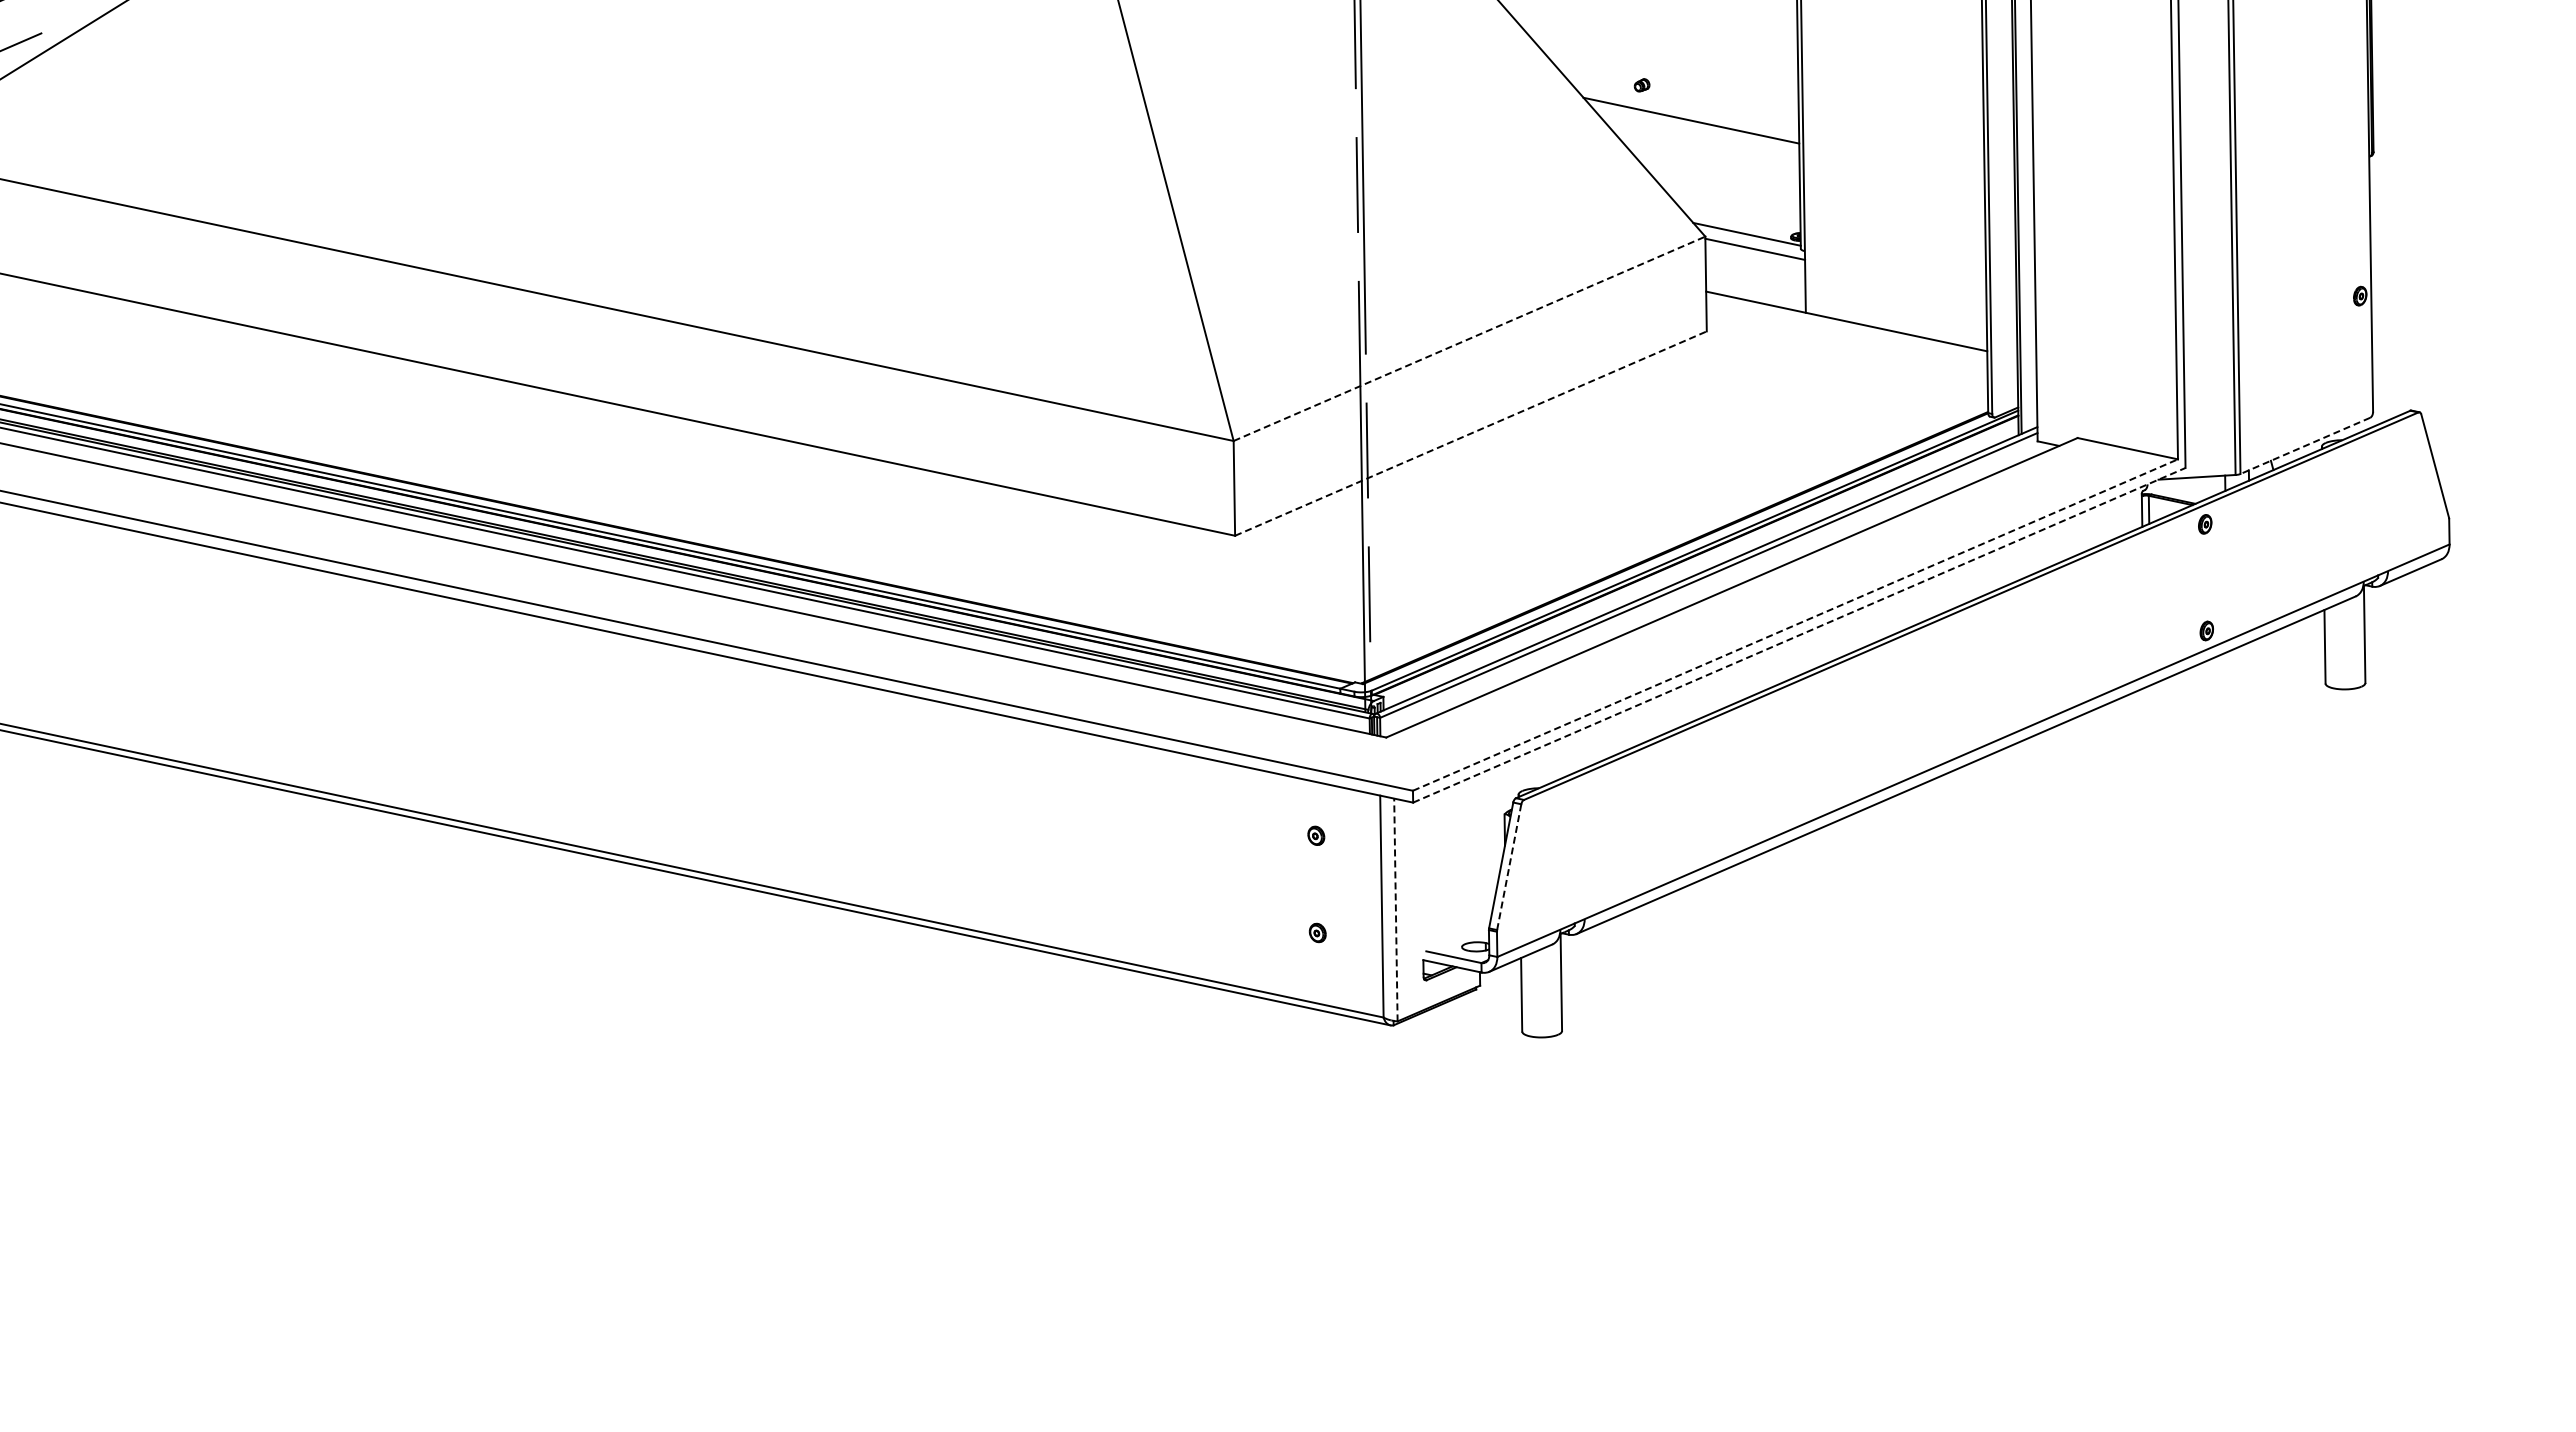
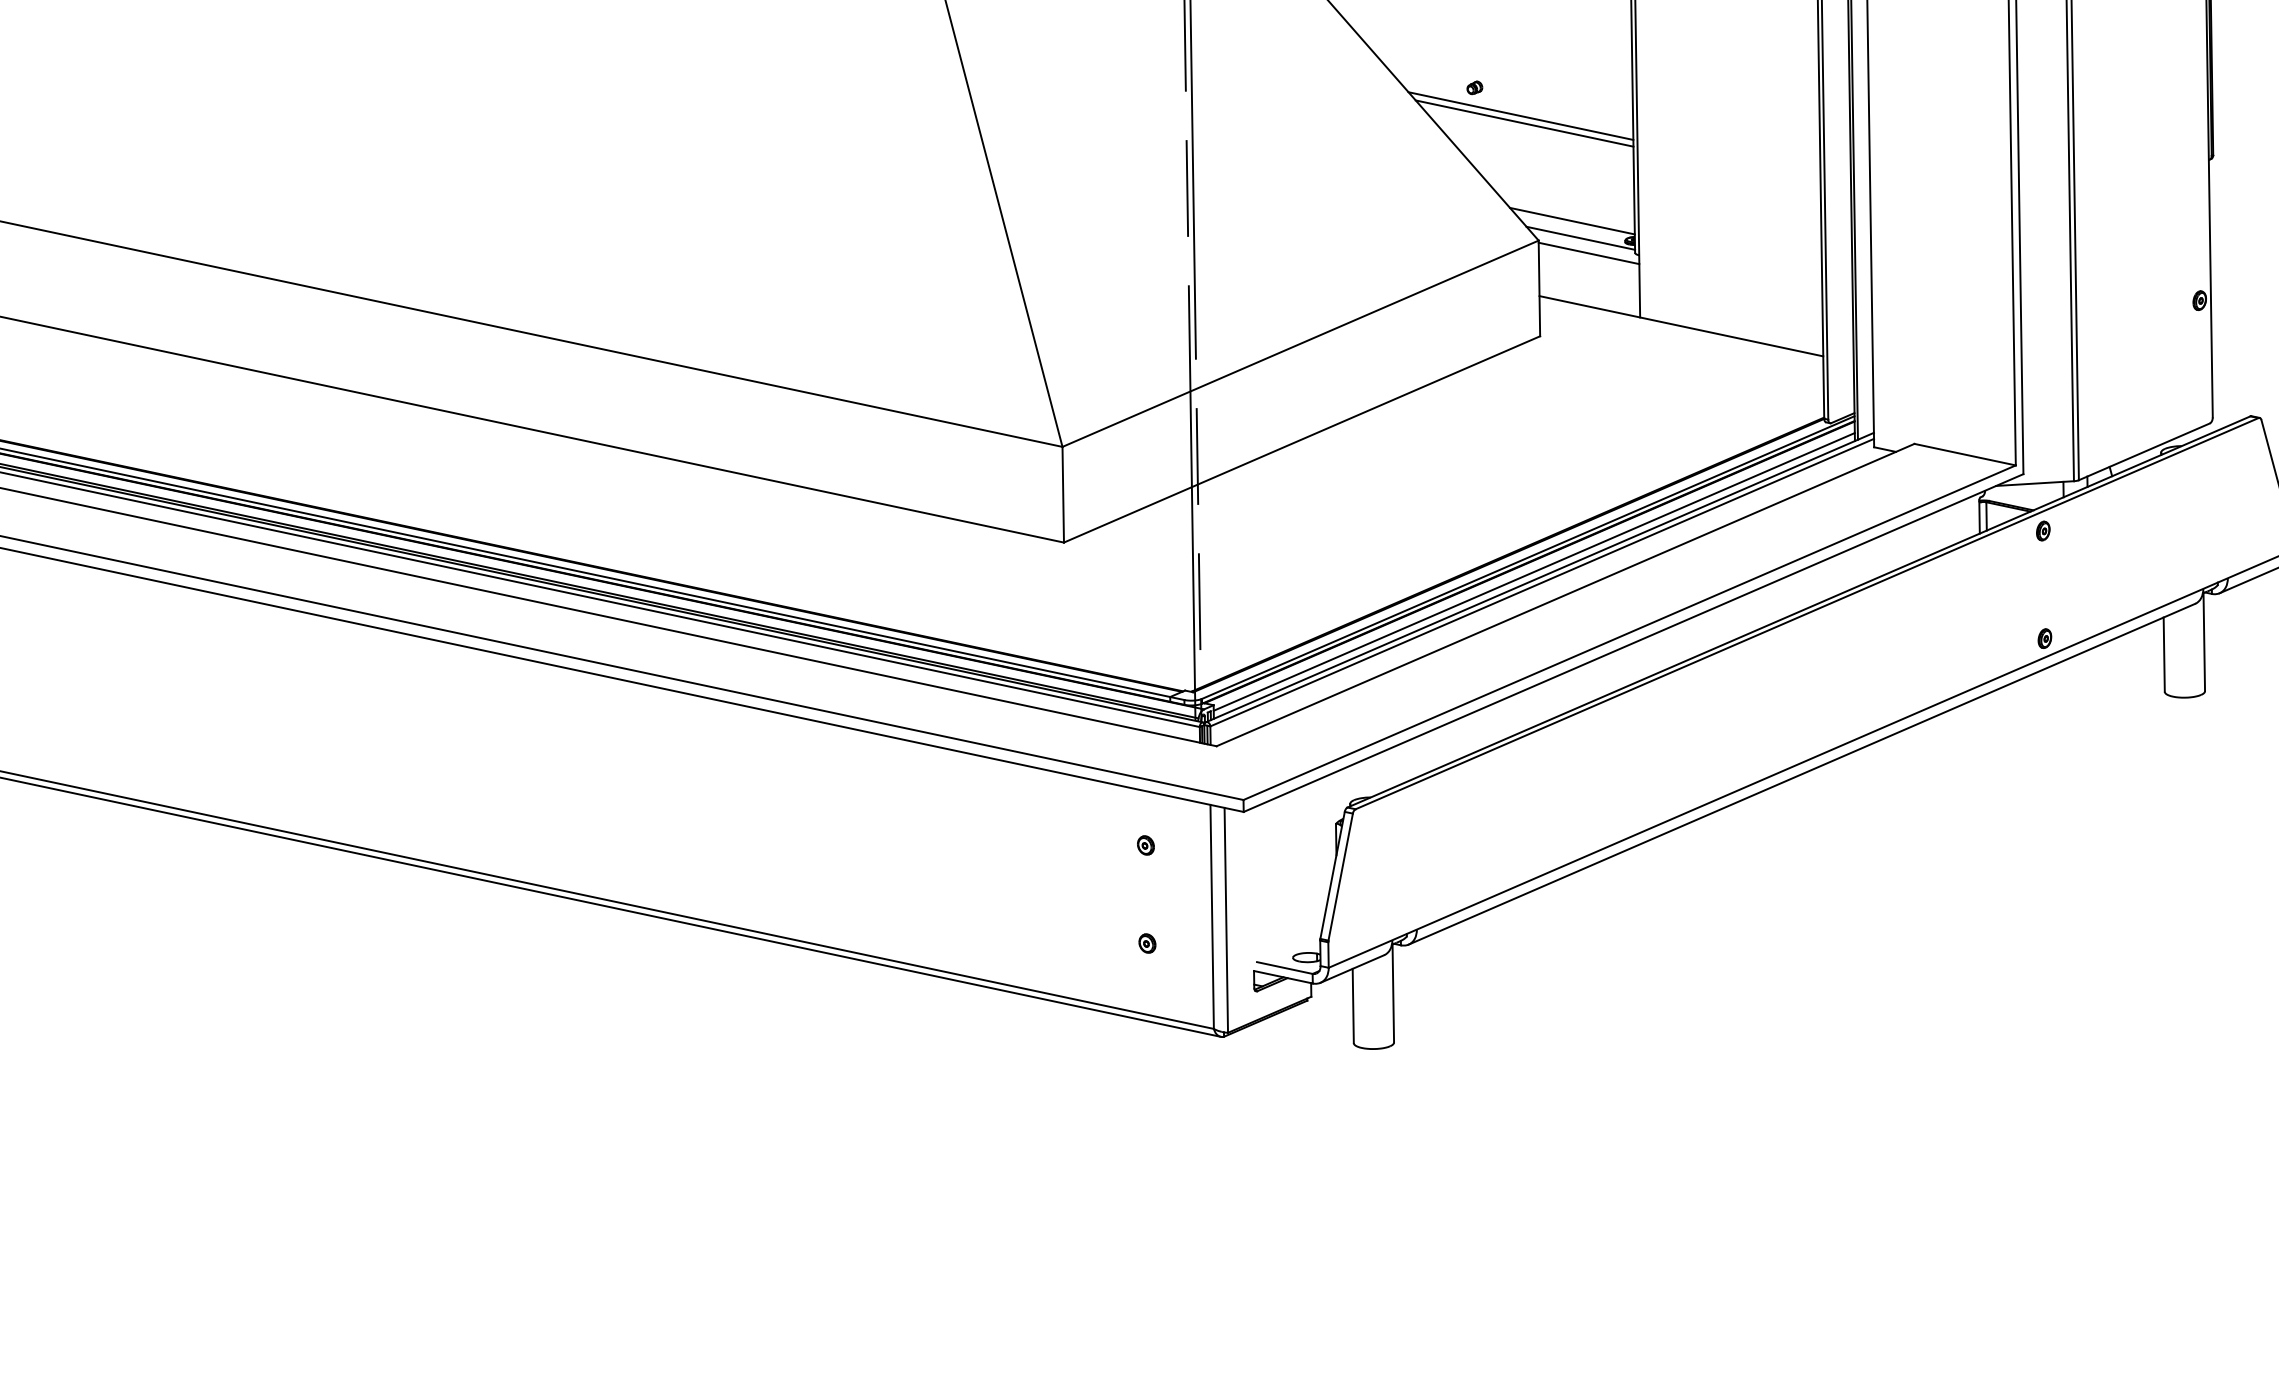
line: (1687, 112) -> (1520, 115), added
line: (1738, 217) -> (1572, 221), added
line: (1469, 338) -> (1300, 343), dashed -> solid
line: (1471, 433) -> (1302, 439), dashed -> solid
line: (2305, 445) -> (2144, 451), dashed -> solid
line: (1700, 564) -> (1533, 571), added
line: (1795, 625) -> (1629, 633), dashed -> solid
line: (1799, 635) -> (1633, 643), dashed -> solid
line: (1509, 866) -> (1340, 876), dashed -> solid
line: (1395, 909) -> (1225, 919), dashed -> solid

